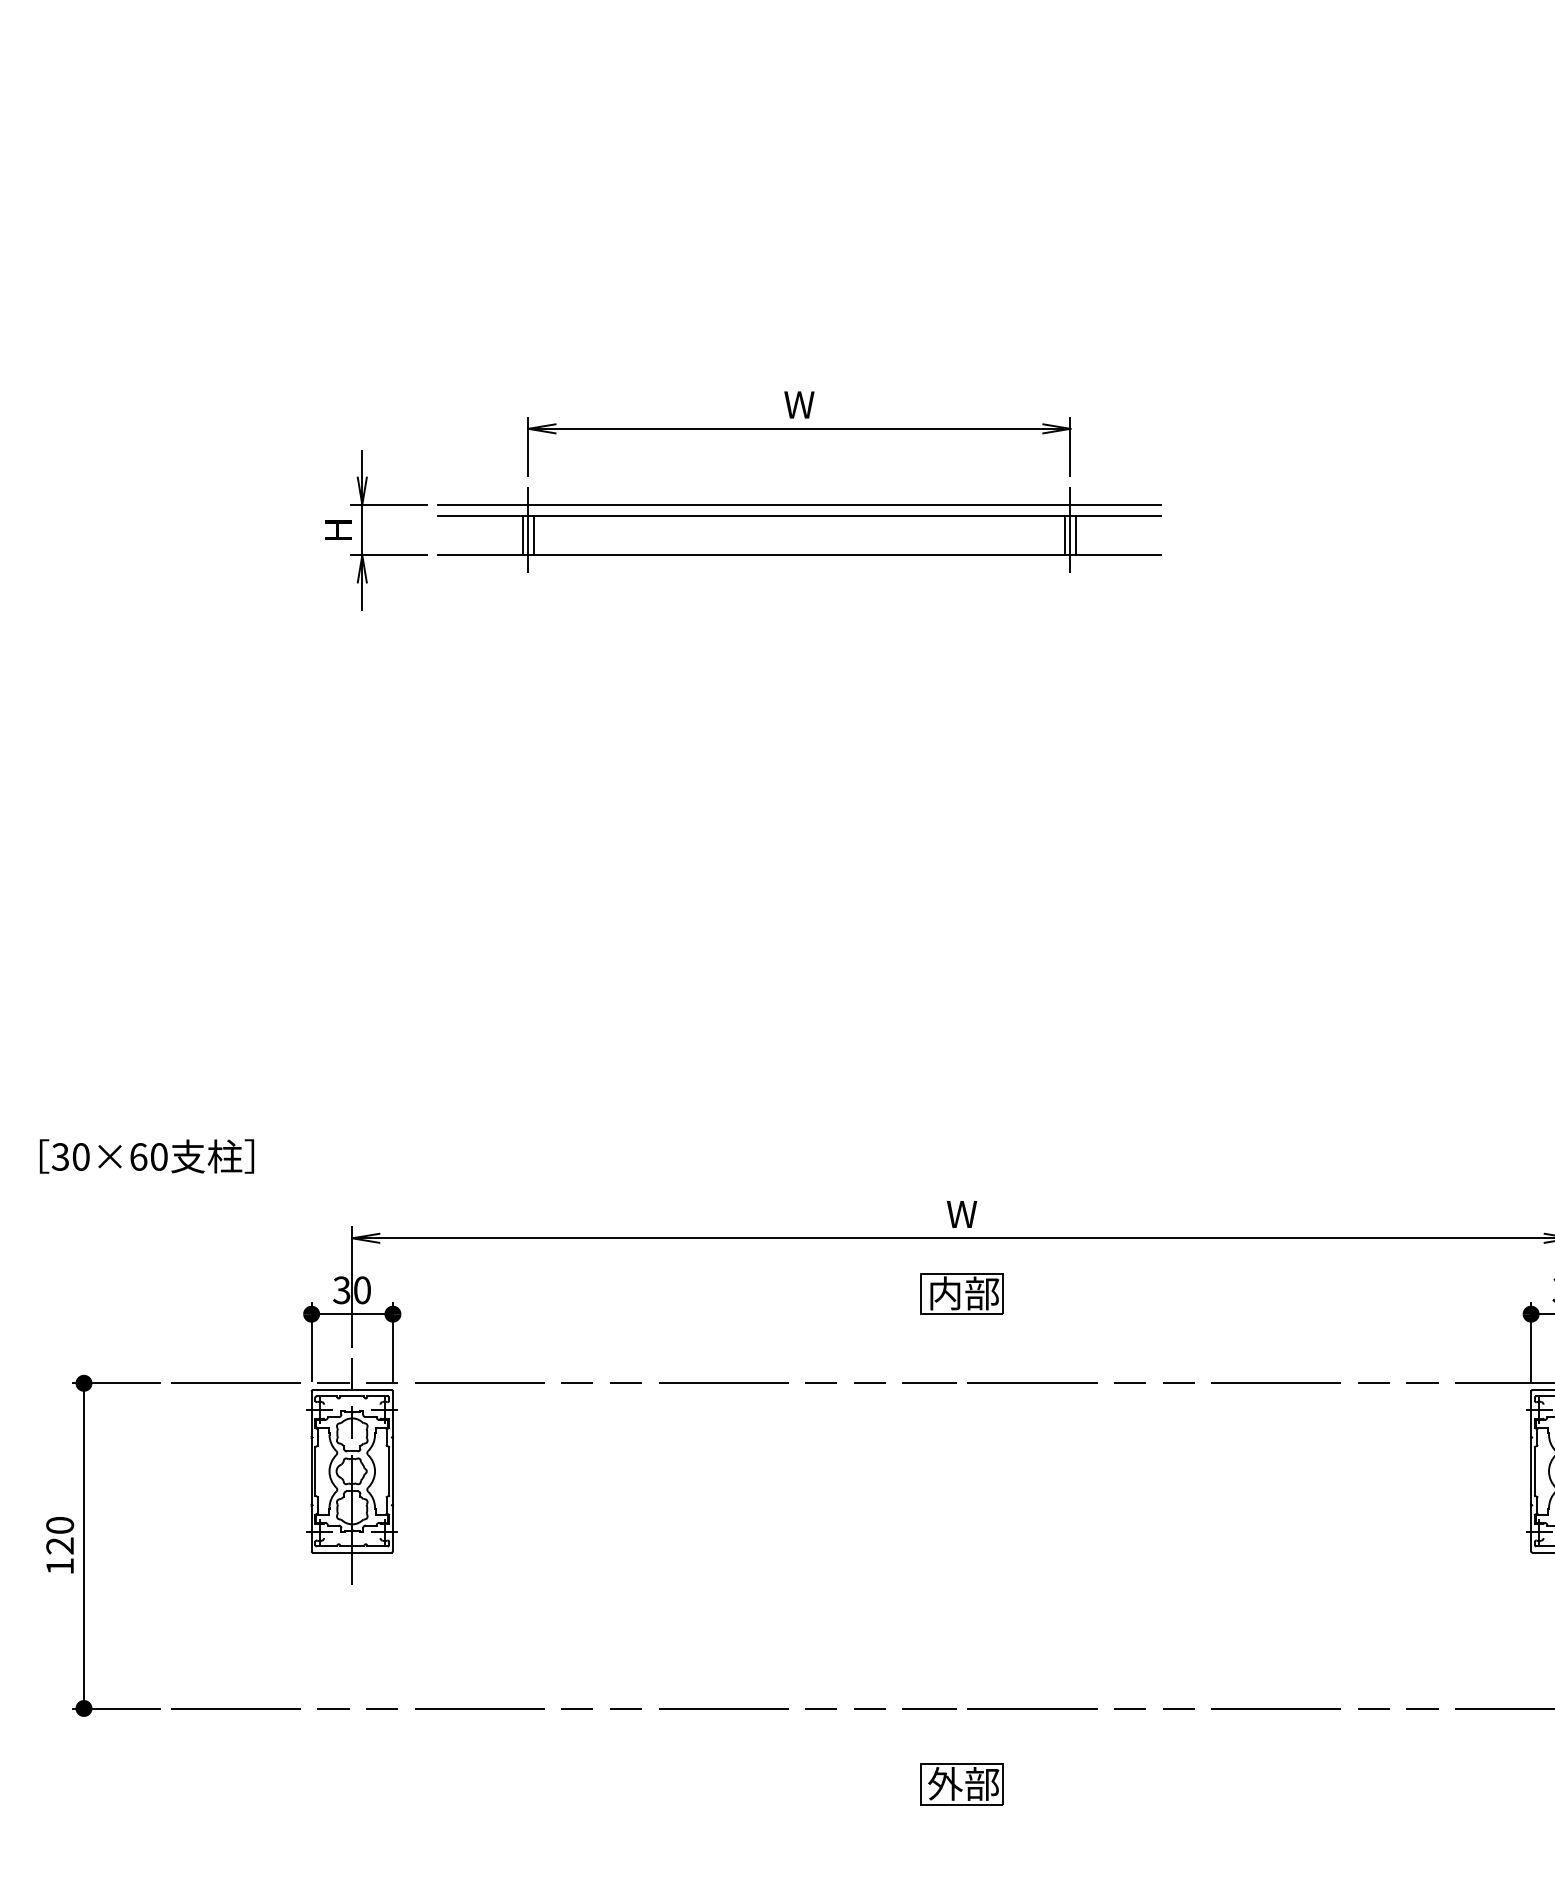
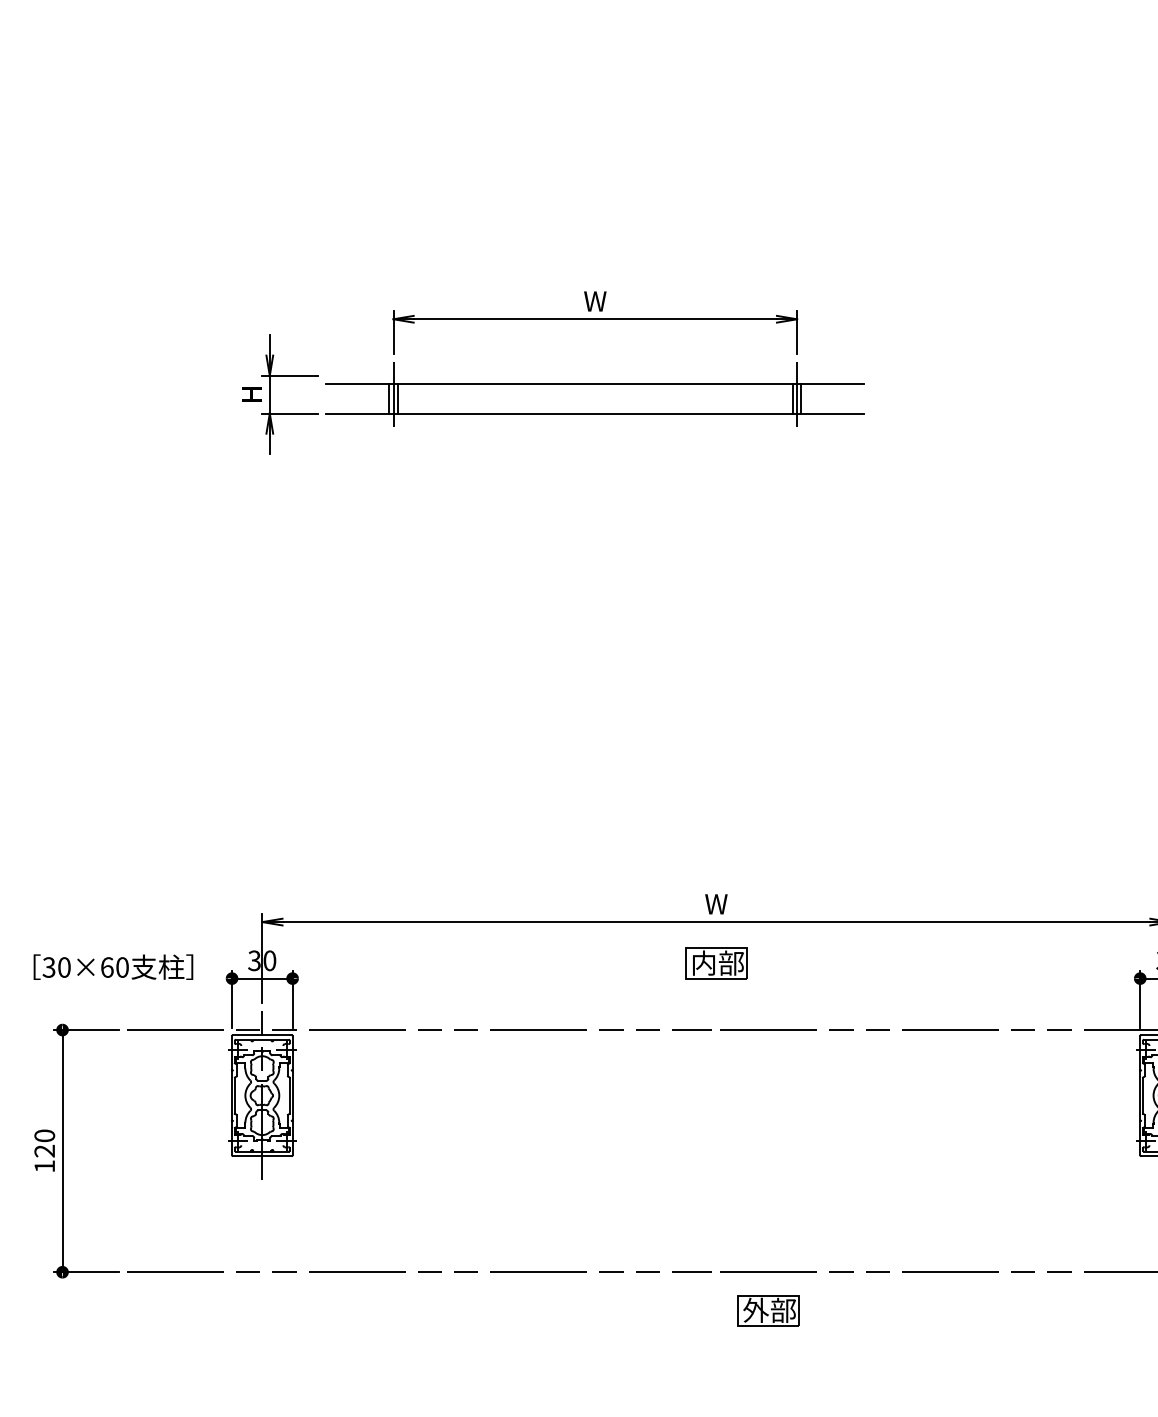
line: (799, 504) -> (595, 375), removed
text: (147, 1155) -> (113, 966), moved
part: (962, 1784) -> (768, 1310), moved

